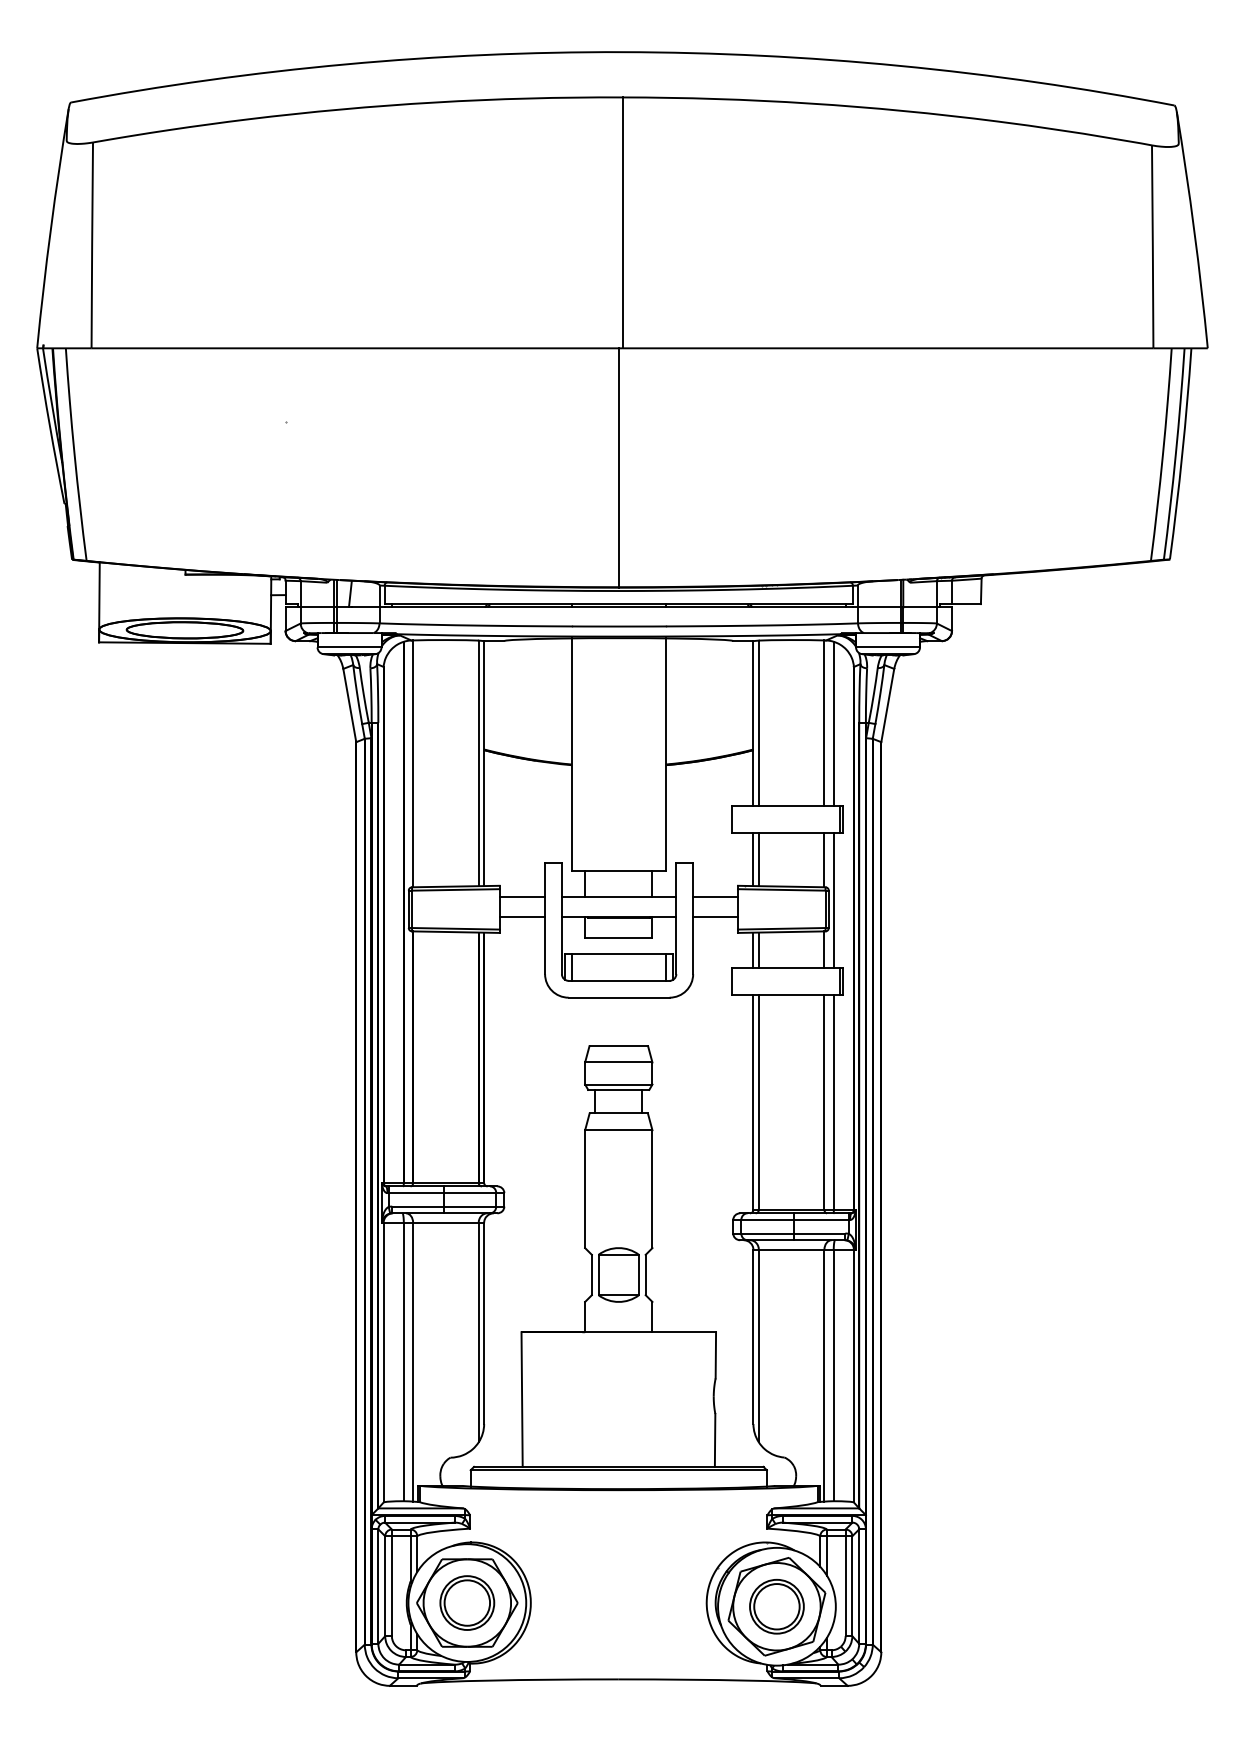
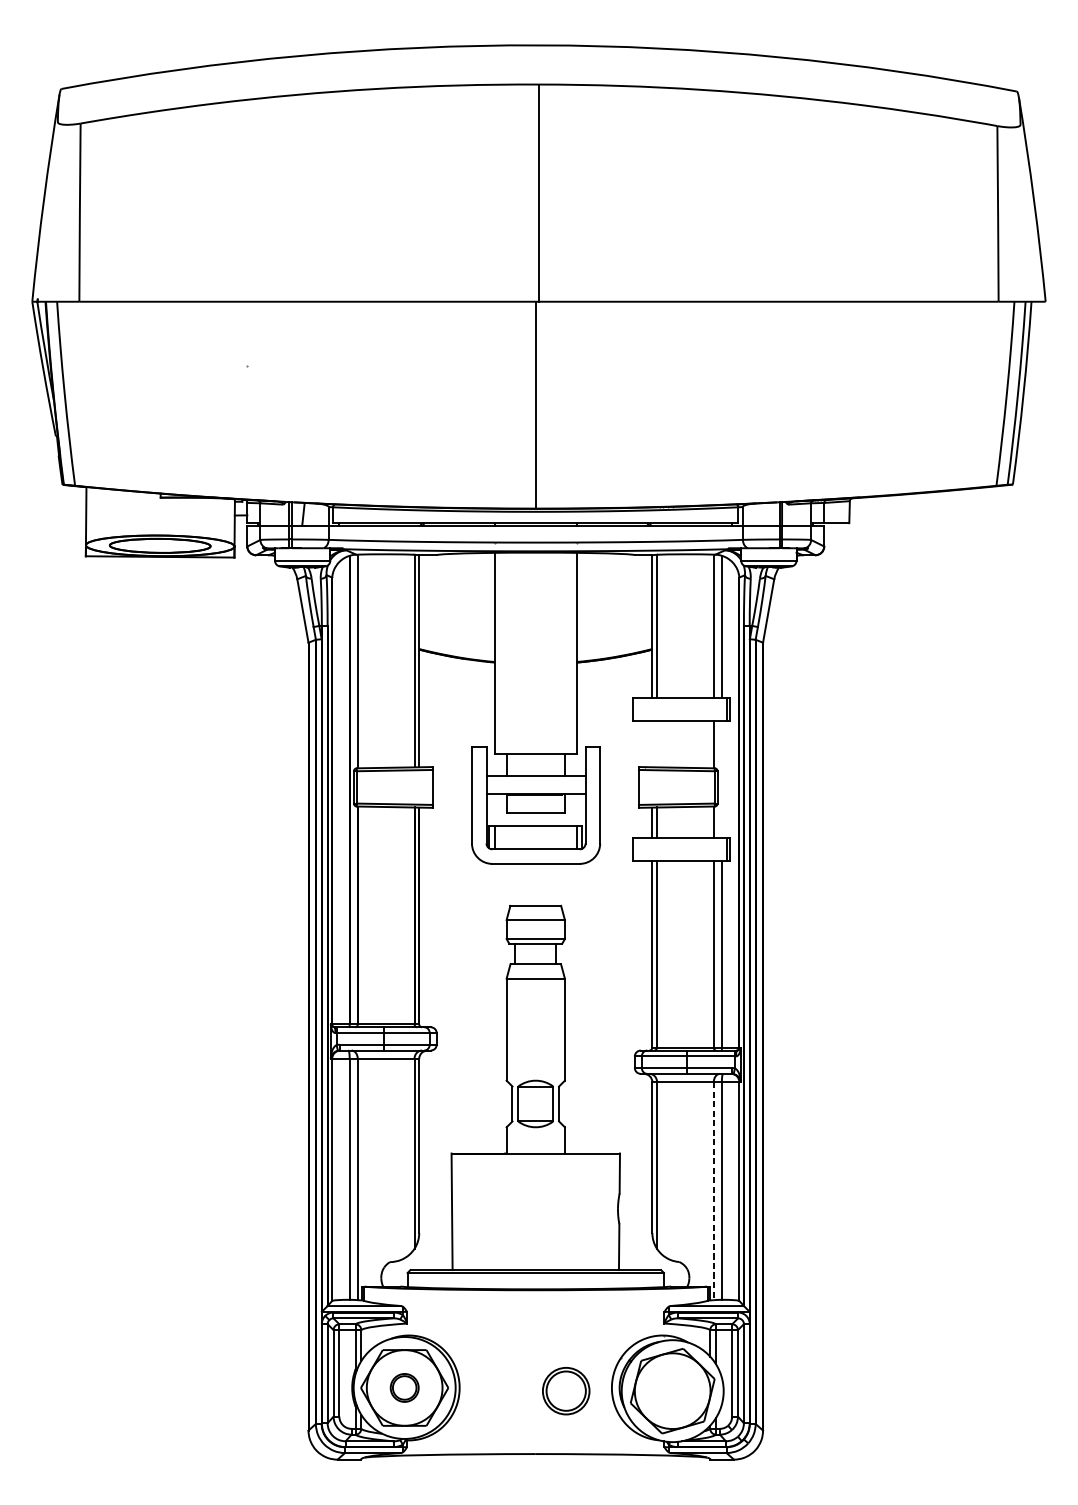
line: (753, 859) -> (652, 744), removed
line: (758, 859) -> (656, 744), removed
line: (522, 896) -> (452, 776), removed
line: (715, 896) -> (619, 776), removed
line: (833, 899) -> (721, 778), removed
line: (522, 916) -> (452, 793), removed
line: (715, 916) -> (619, 793), removed
line: (824, 1375) -> (713, 1190), solid -> dashed
part: (467, 1602) -> (404, 1387), size x0.6
part: (776, 1606) -> (565, 1390), moved

